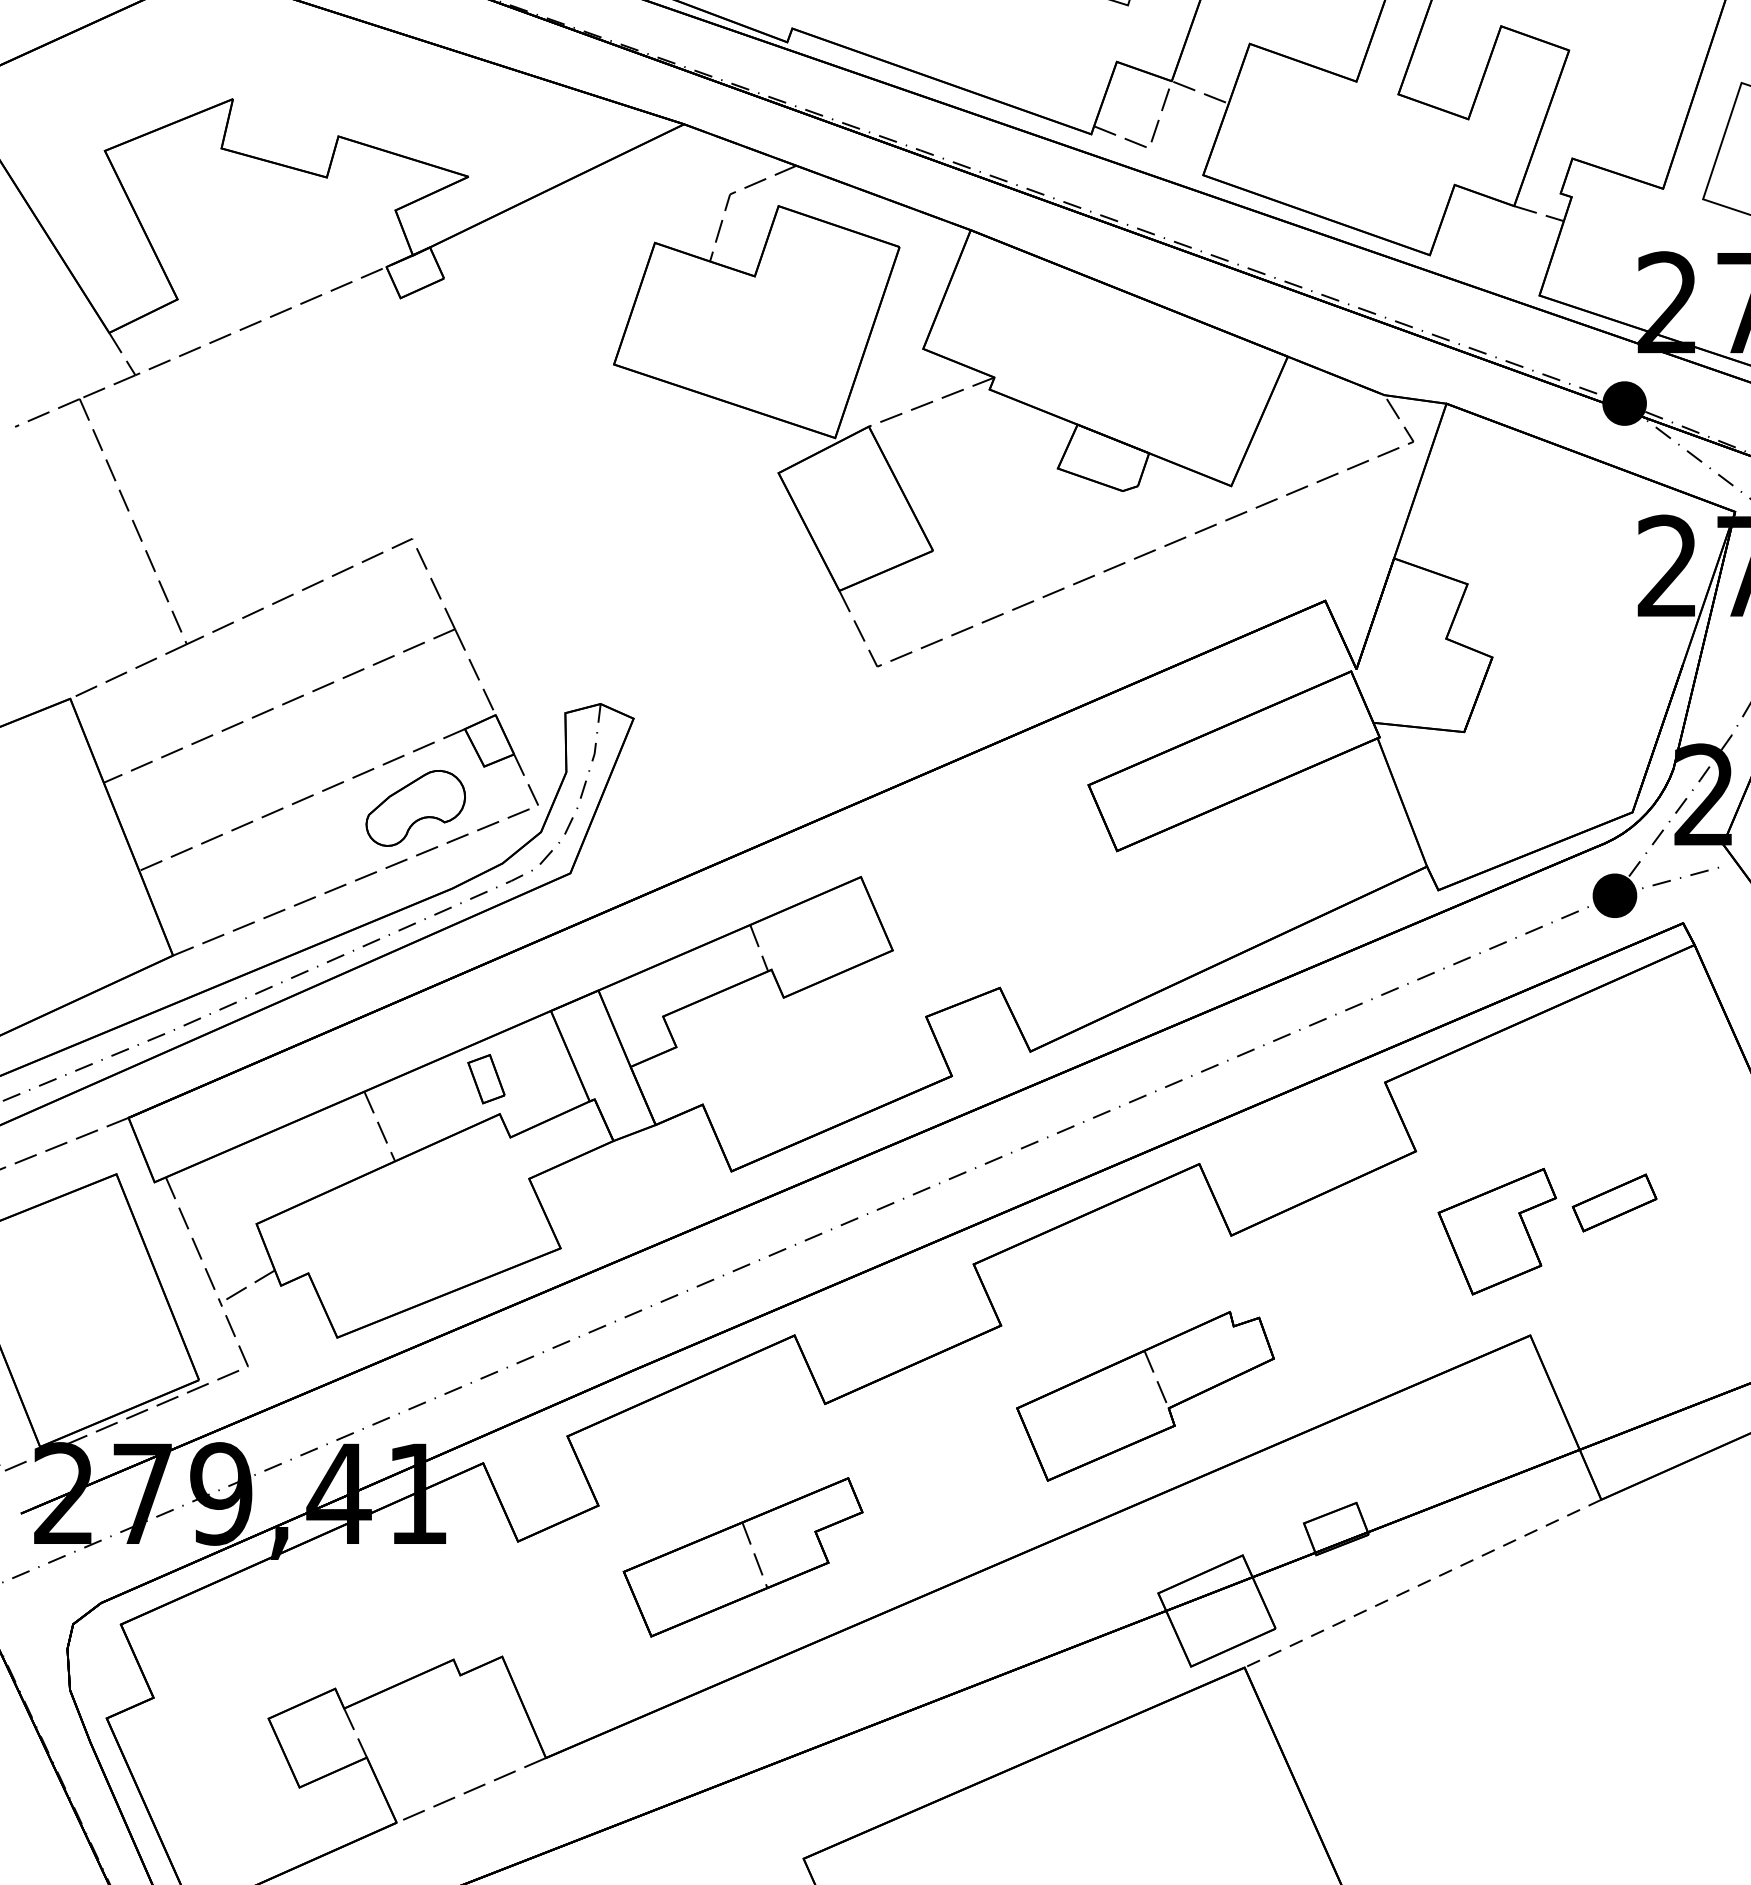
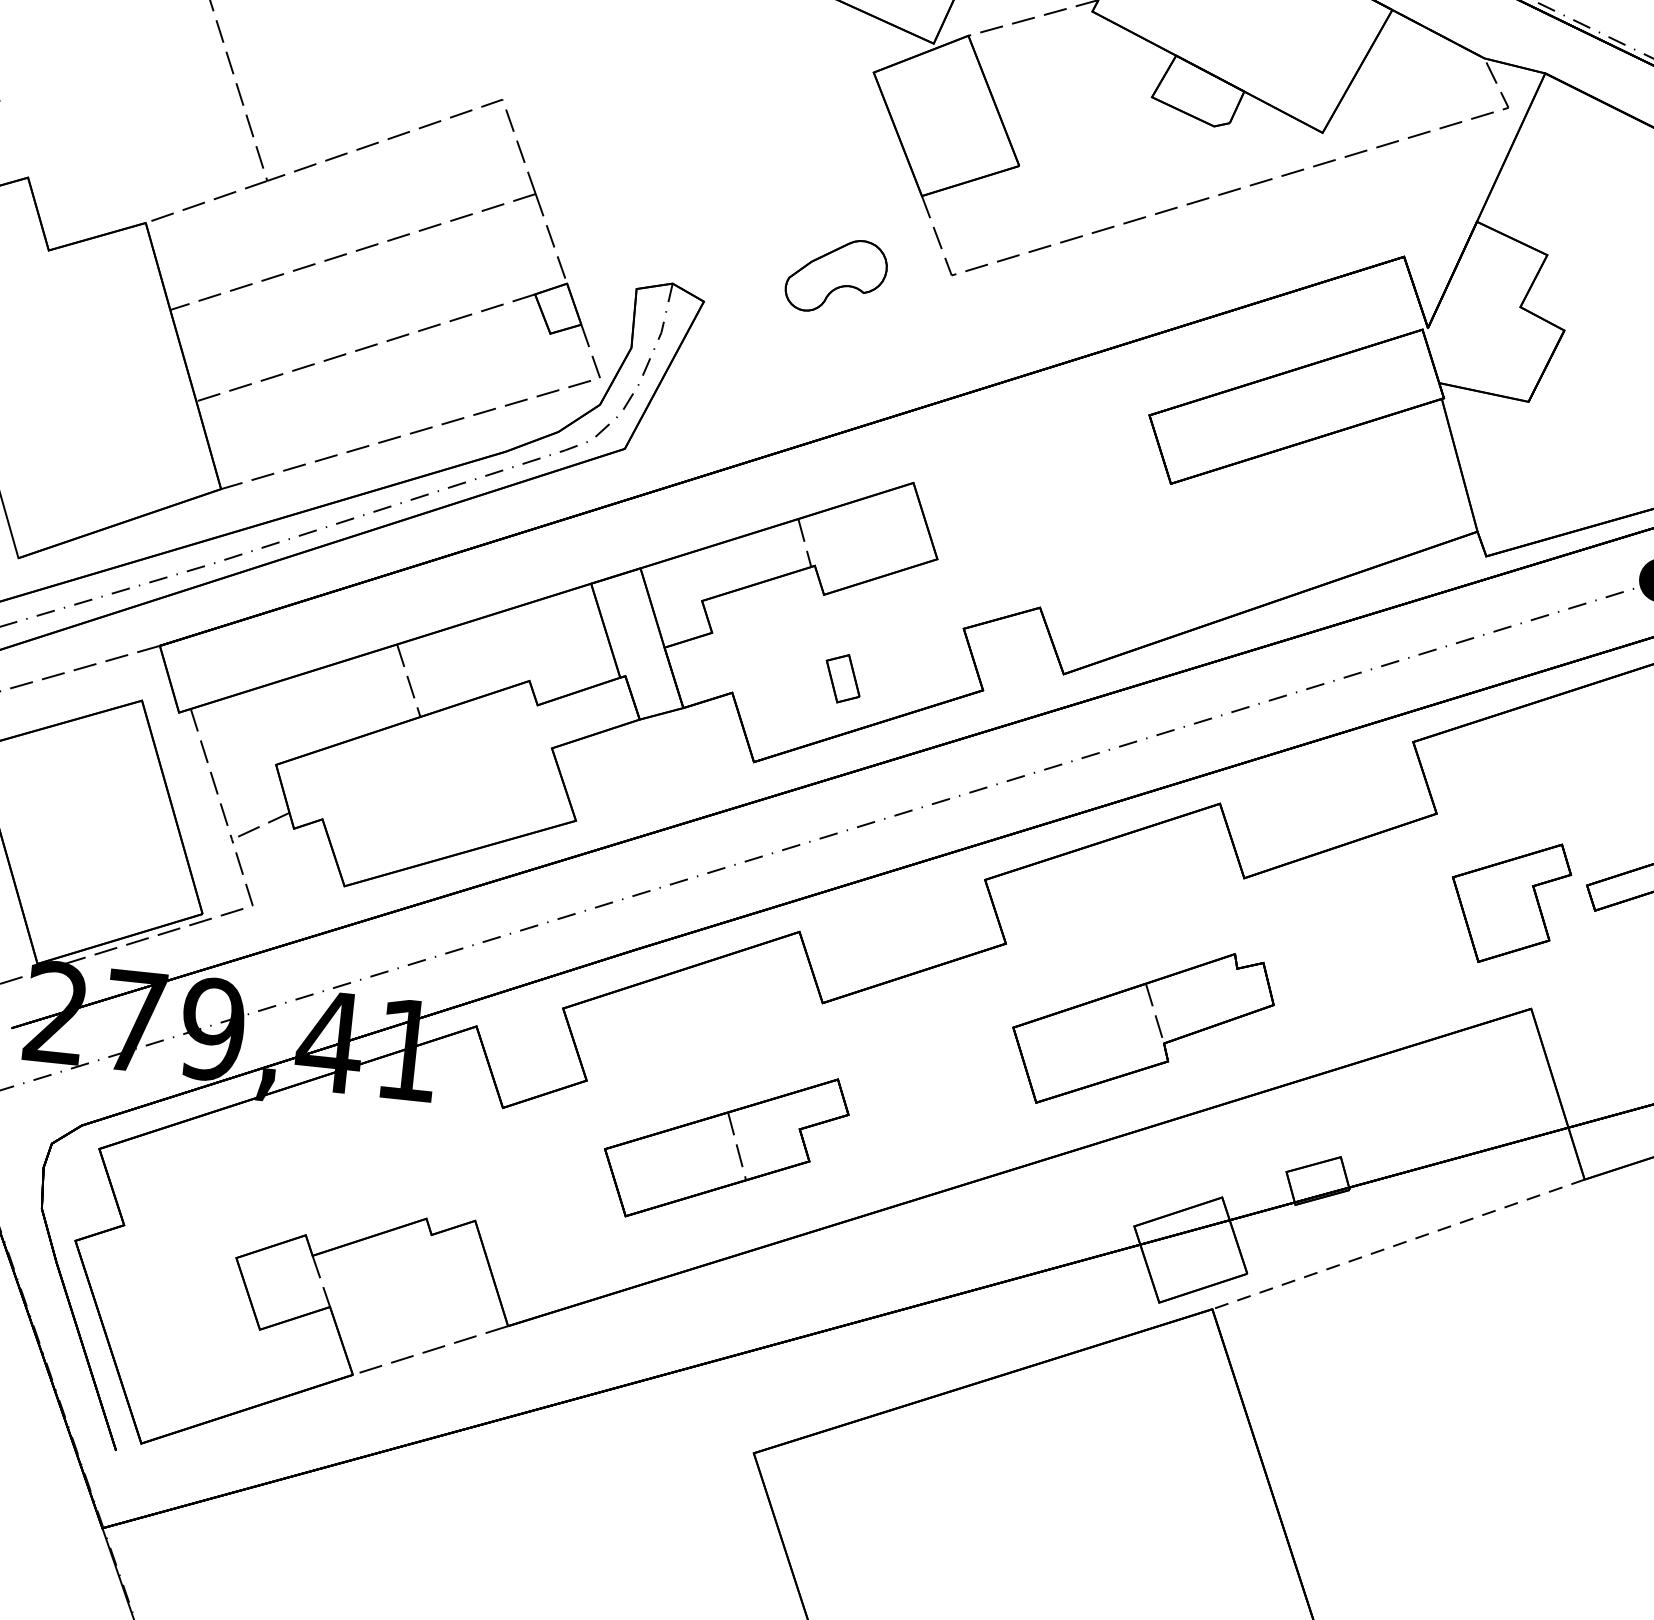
part: (415, 808) -> (836, 276), moved
part: (486, 1079) -> (843, 679), moved

